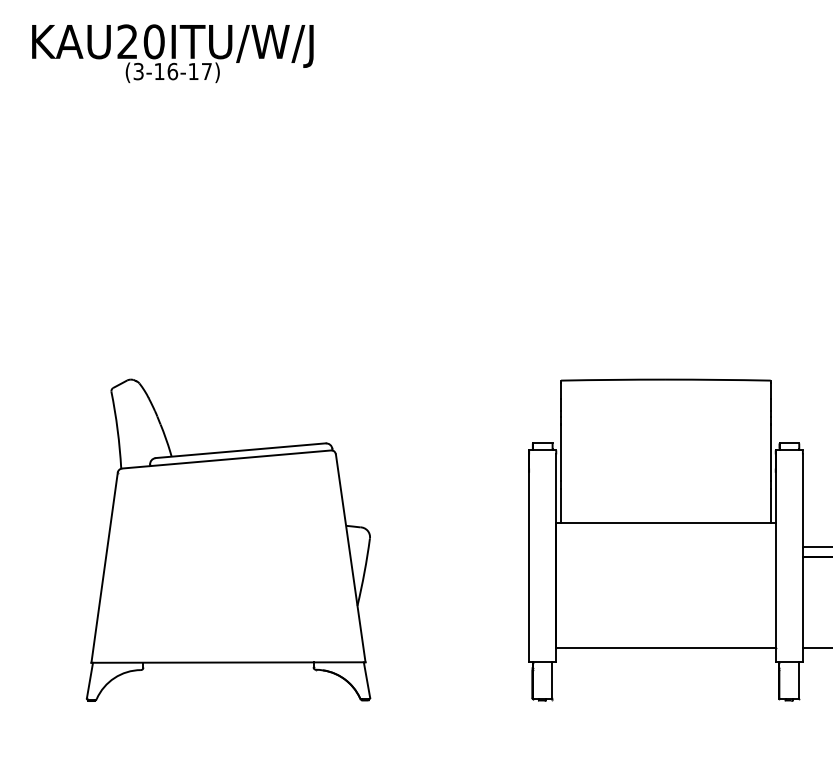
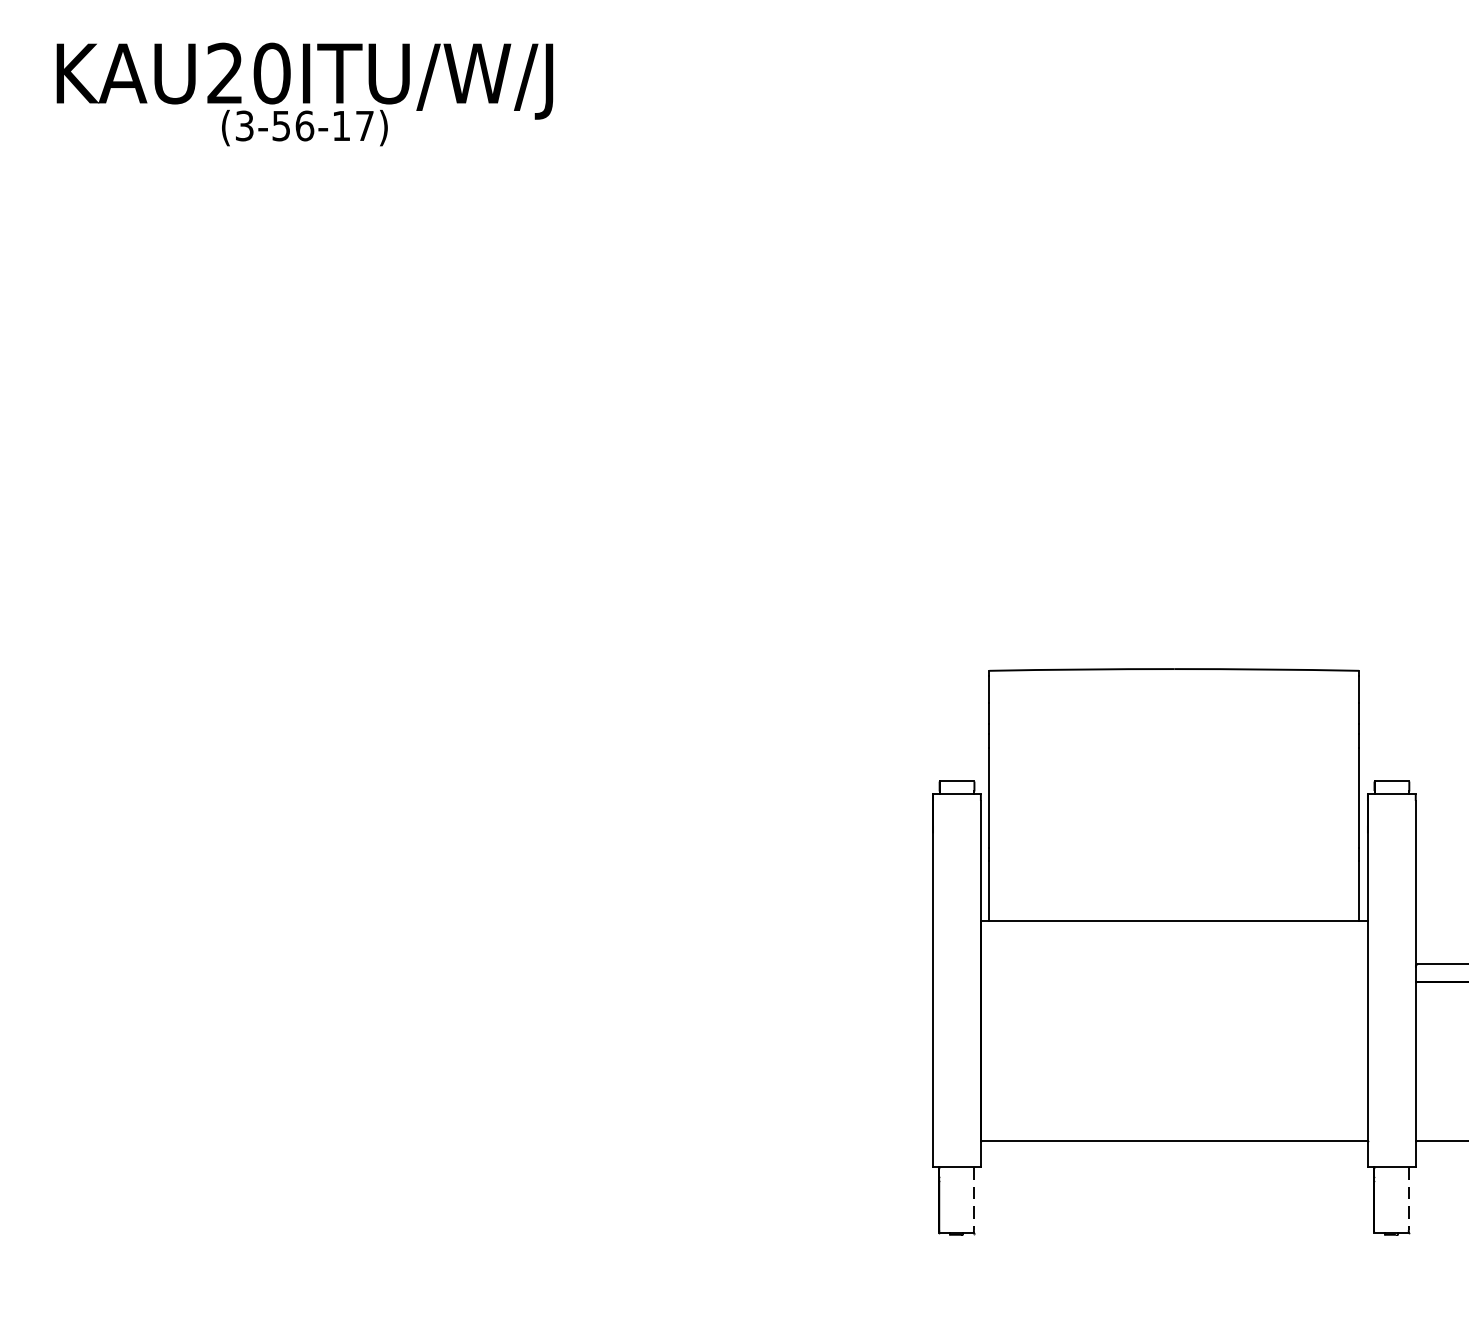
text: (159, 71) -> (281, 125), (3-16-17) -> (3-56-17)
part: (228, 539) -> (403, 950), removed
line: (552, 680) -> (974, 1199), solid -> dashed
line: (798, 680) -> (1408, 1199), solid -> dashed

